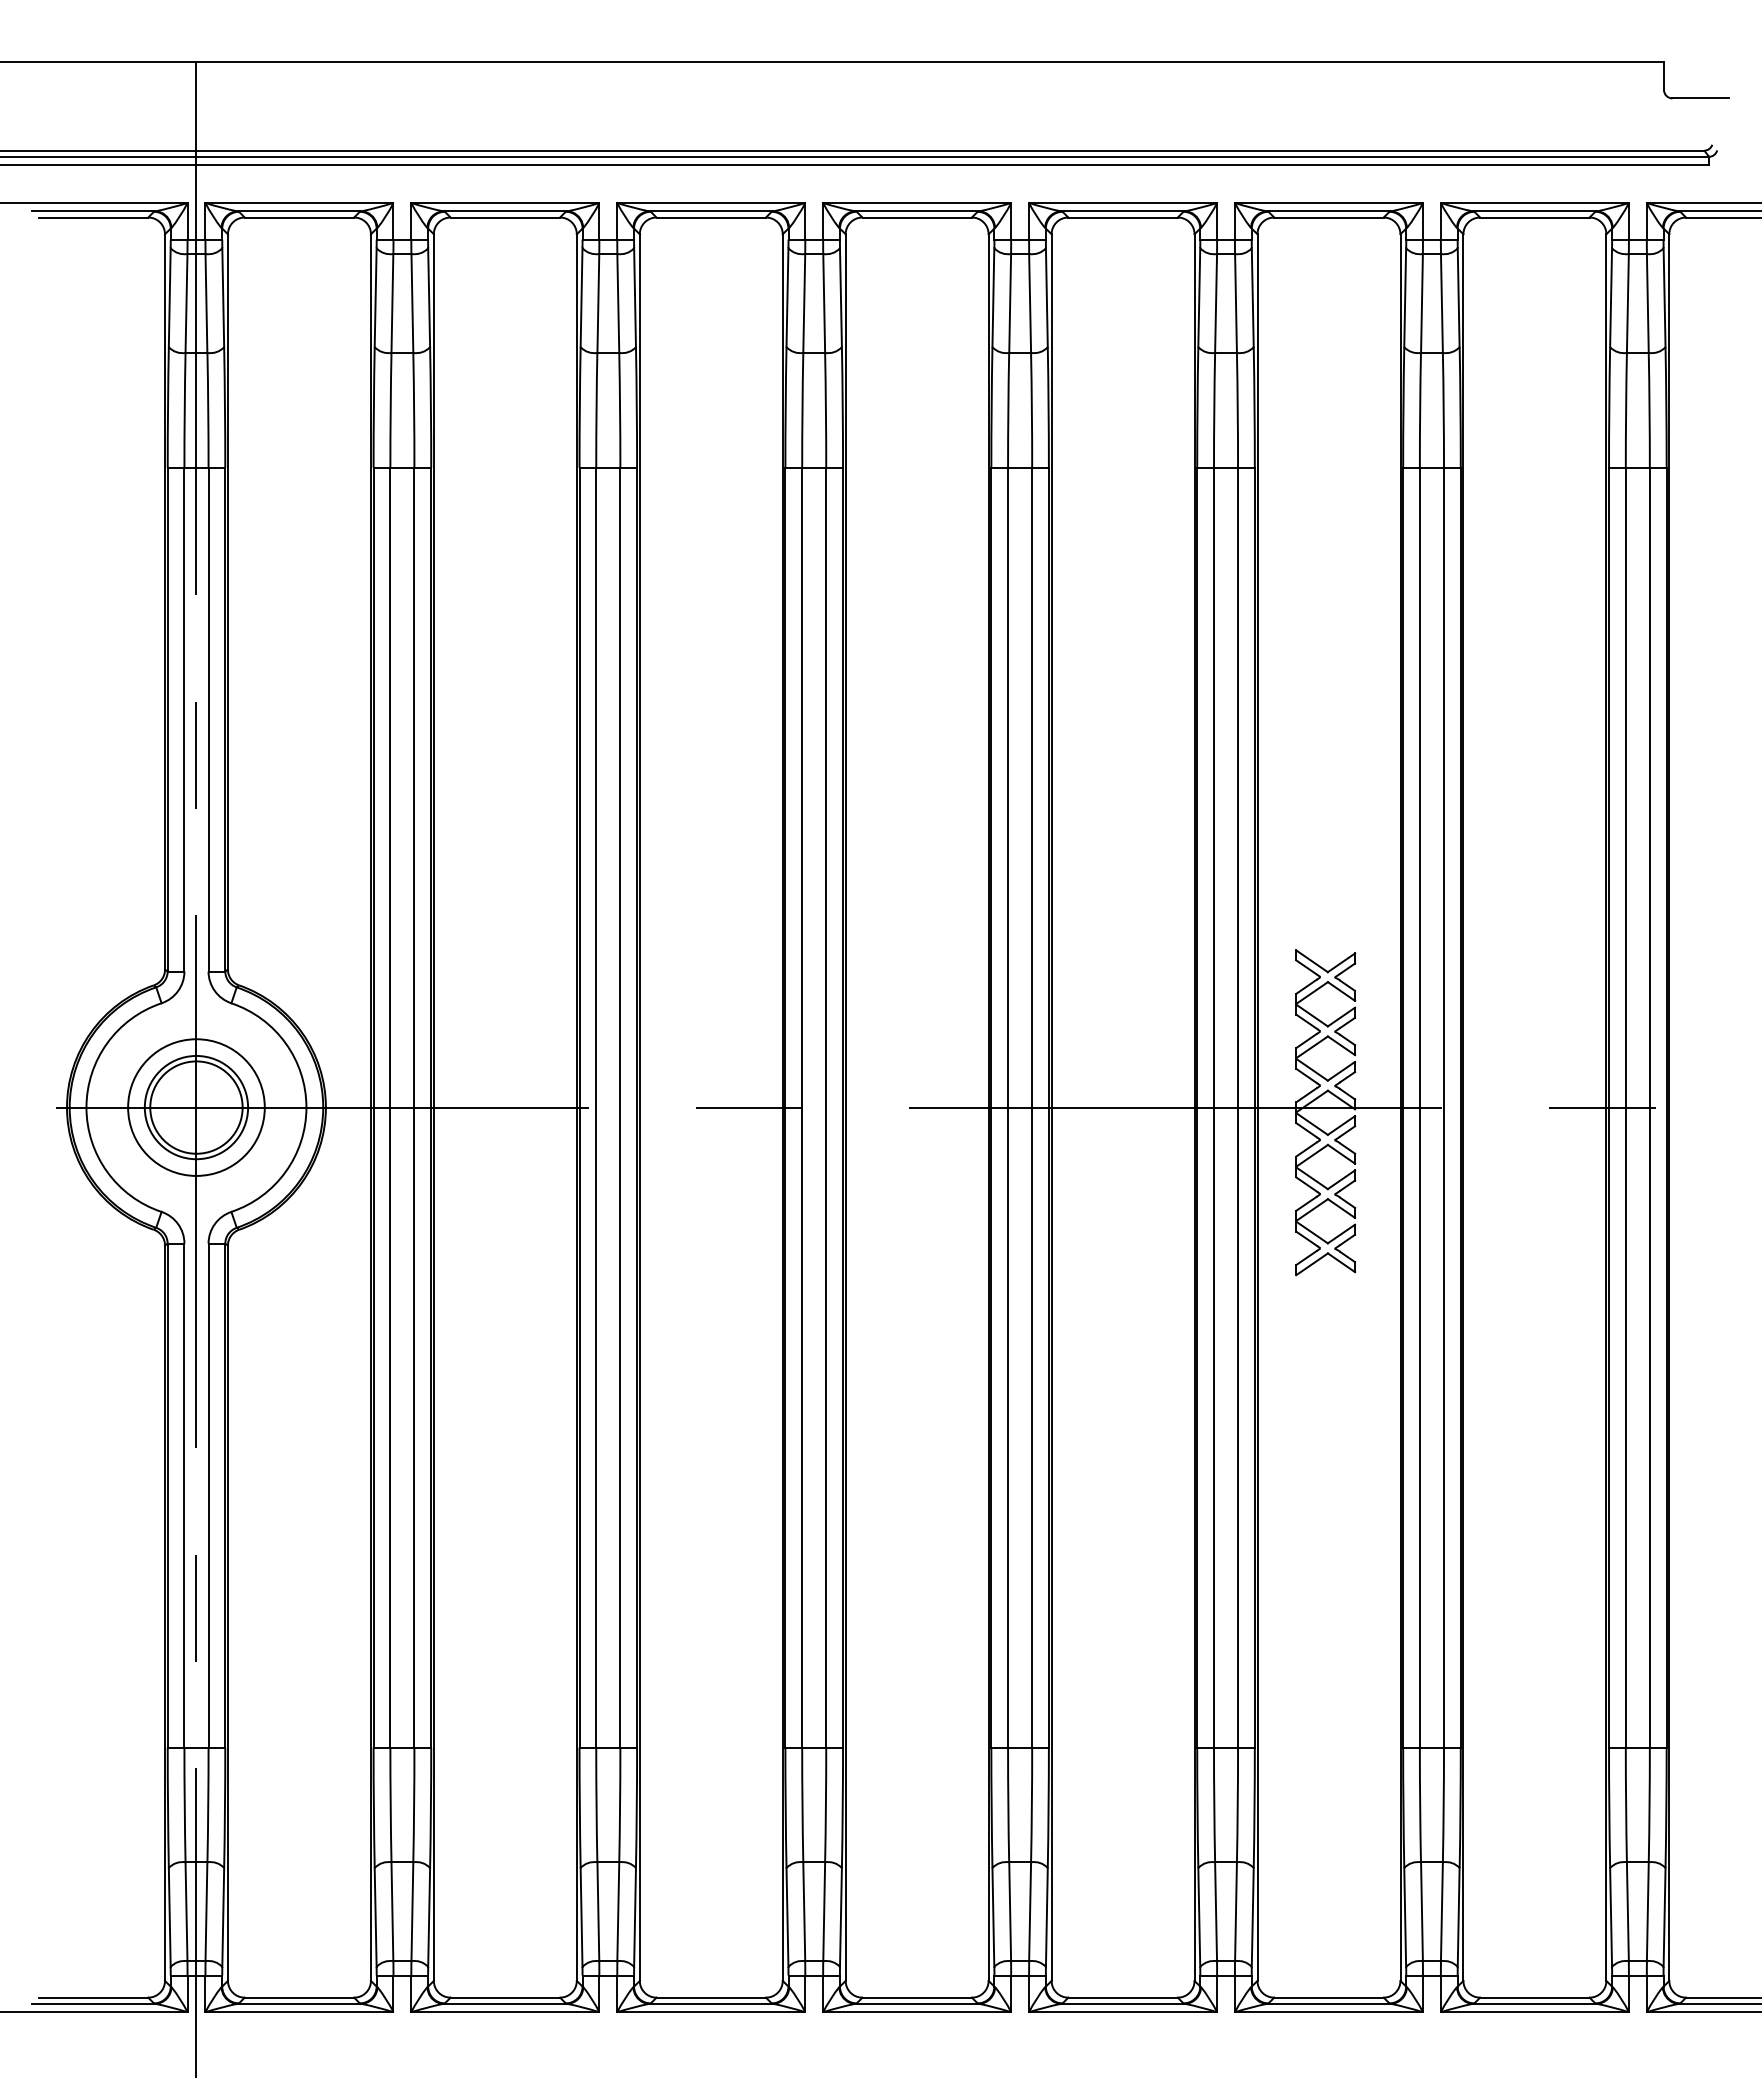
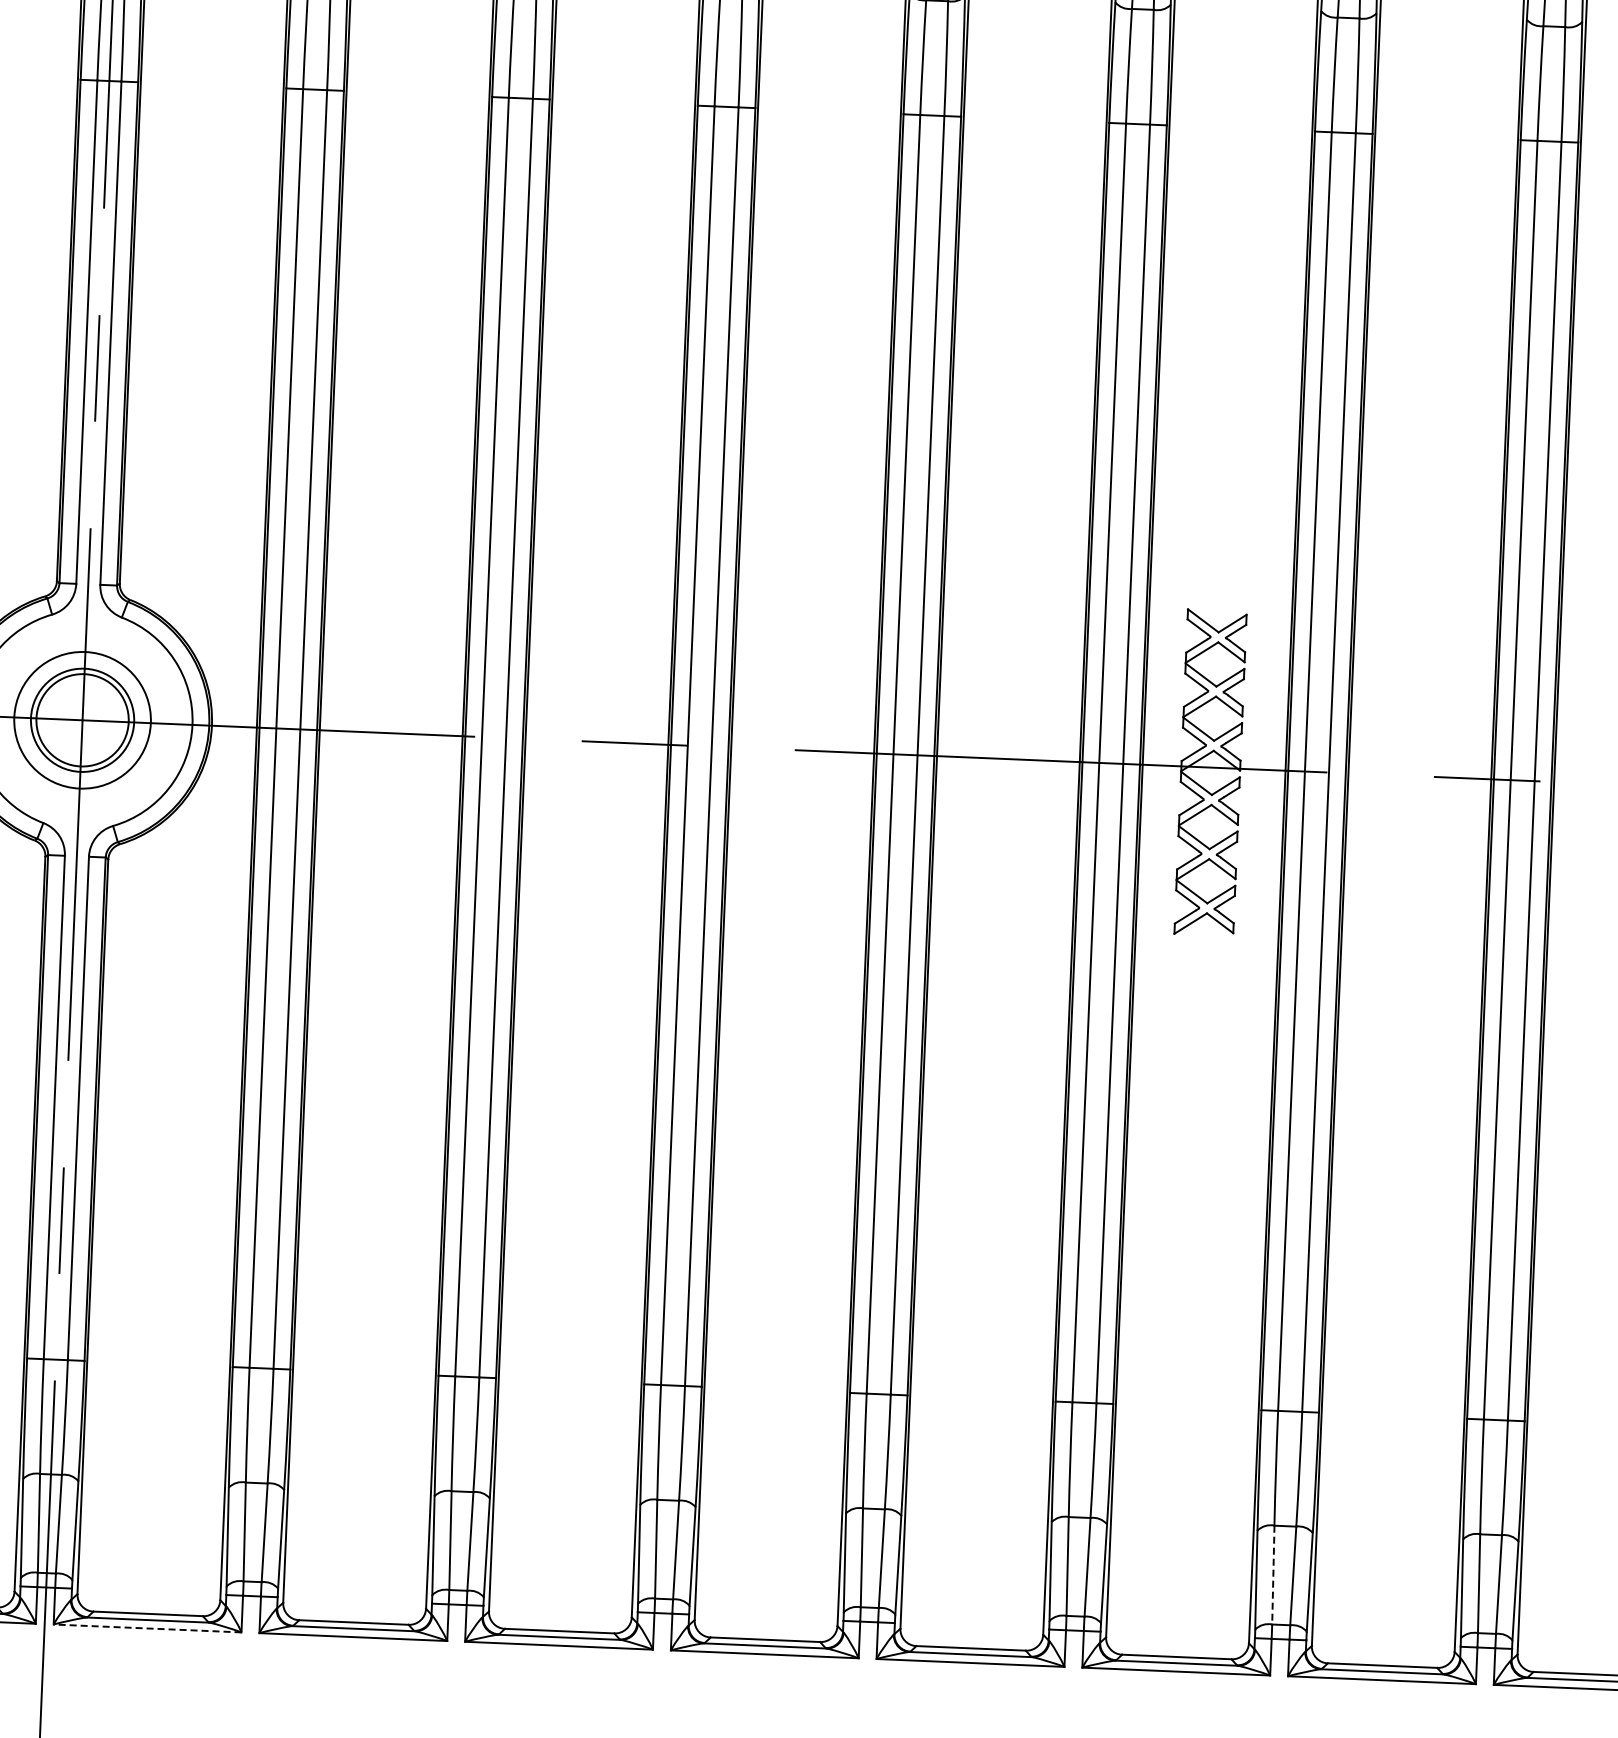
line: (1421, 1912) -> (1272, 1575), solid -> dashed
line: (299, 2012) -> (147, 1628), solid -> dashed

